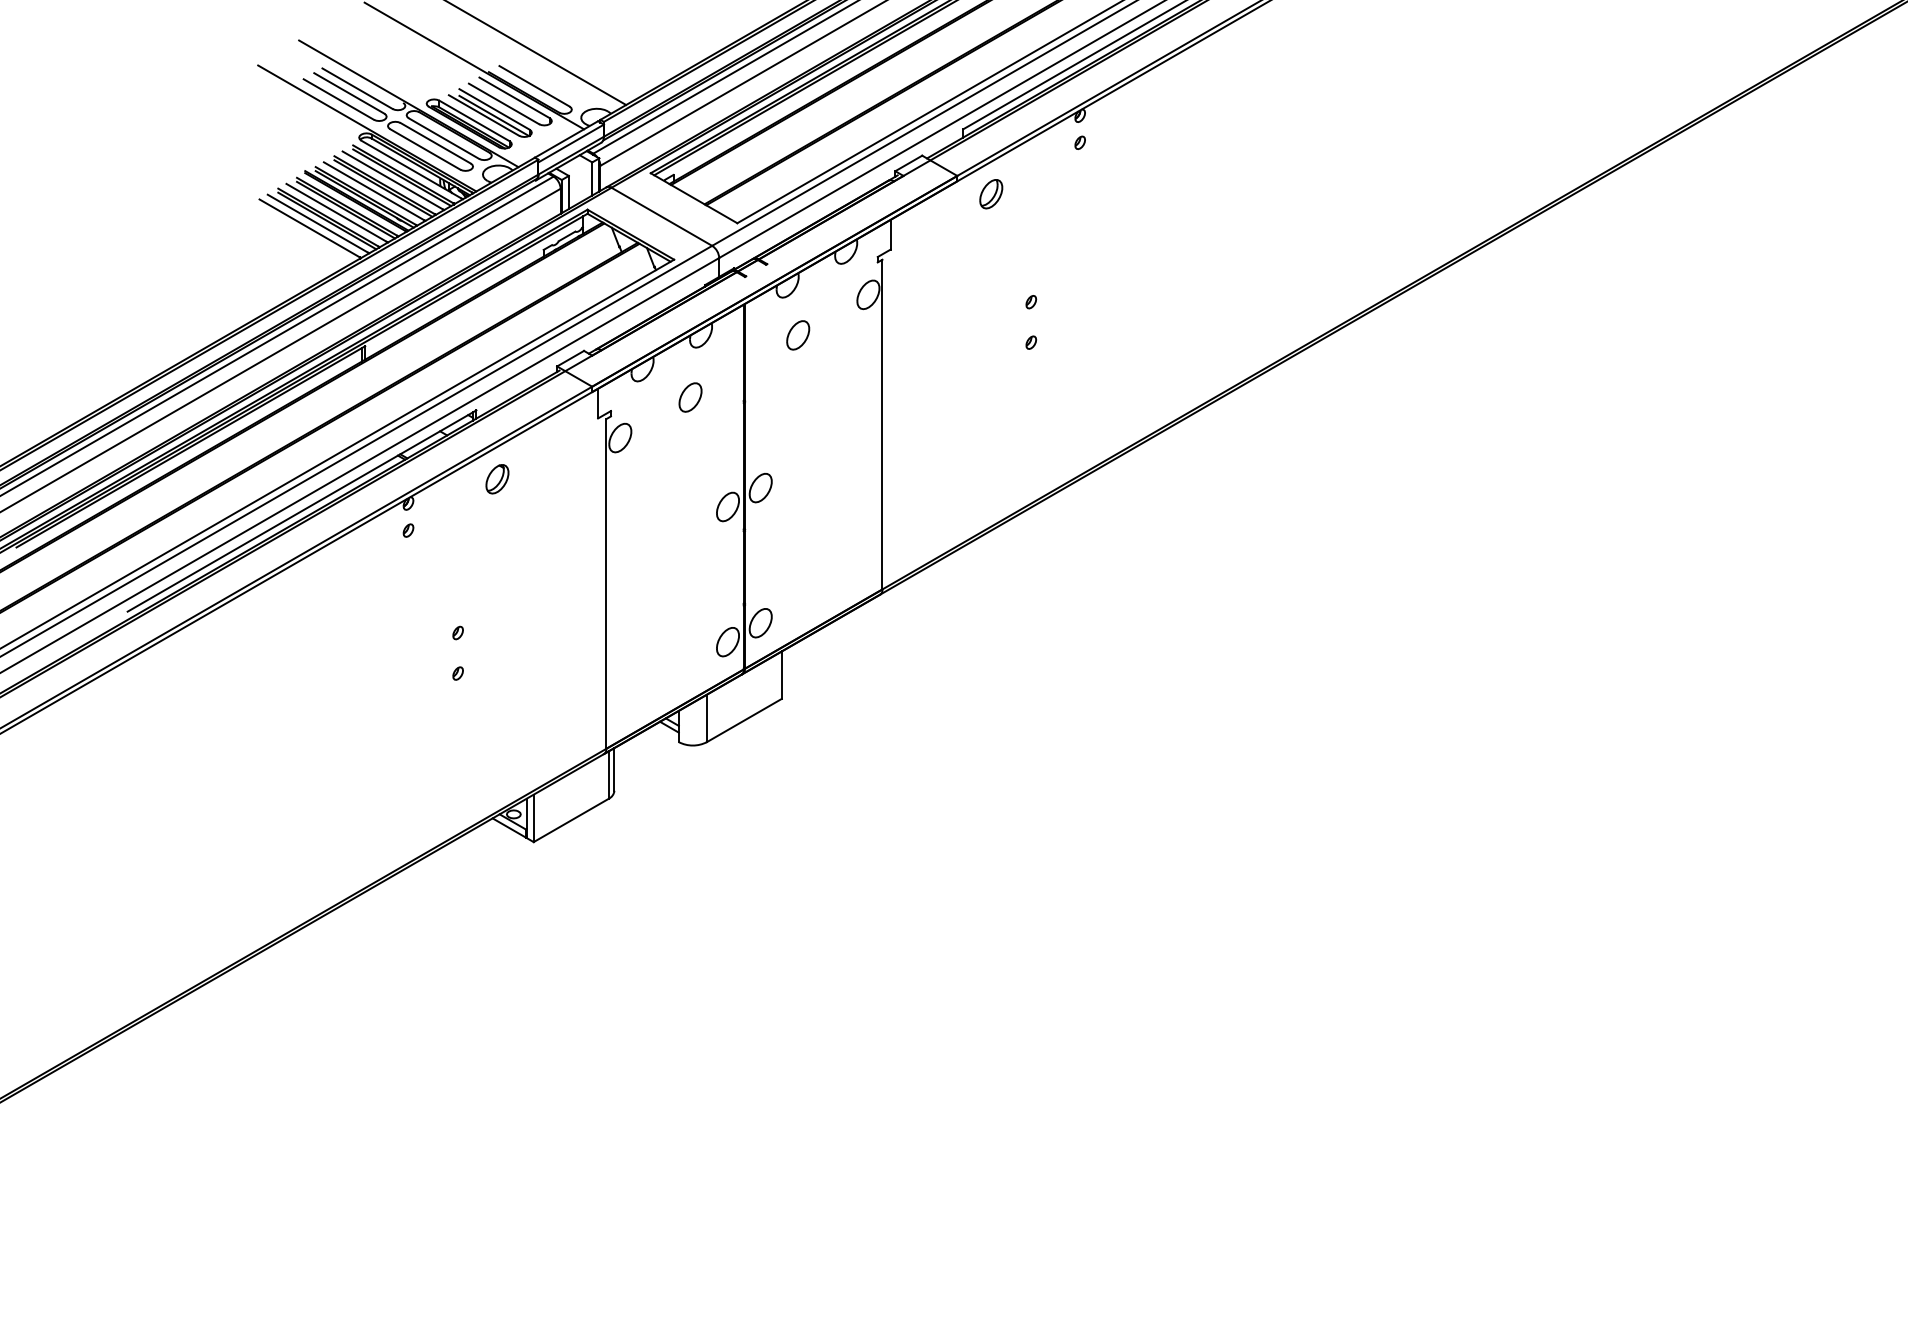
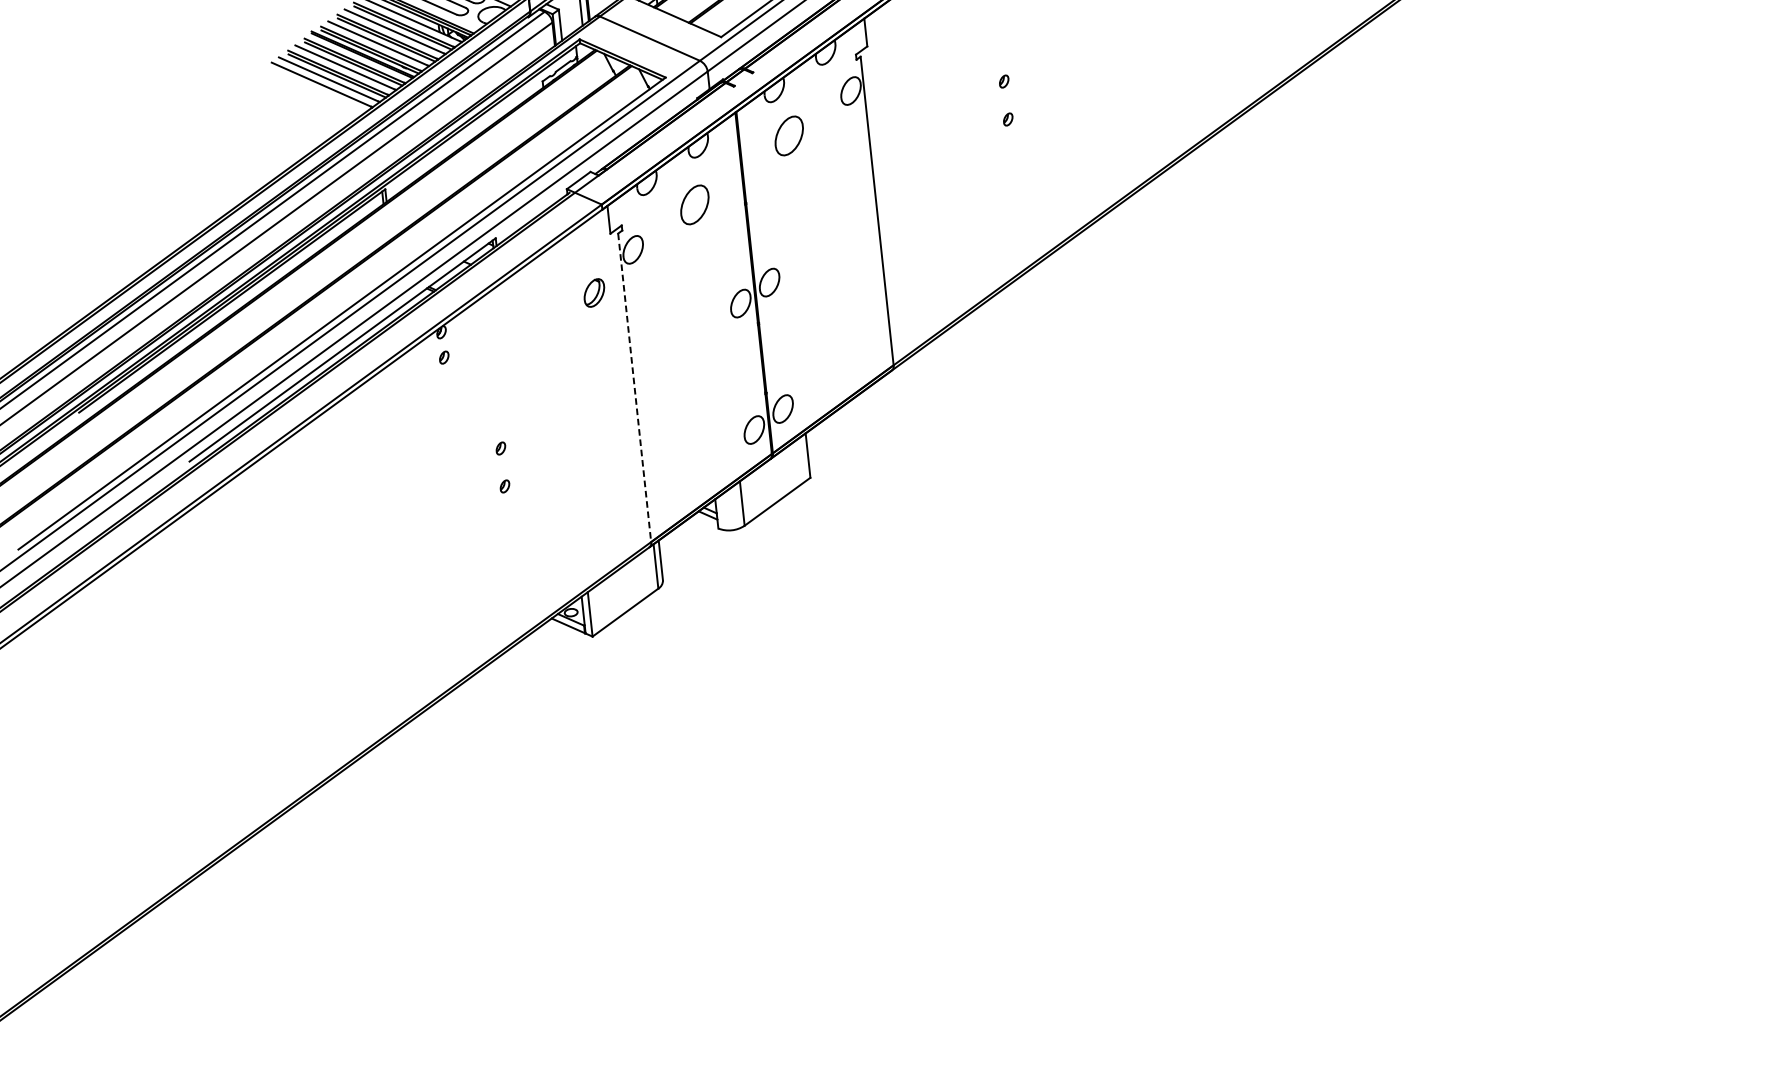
part: (798, 335) -> (789, 136), size x1.4
part: (690, 397) -> (694, 204), size x1.4
part: (497, 479) -> (594, 293), moved
line: (606, 584) -> (634, 388), solid -> dashed

